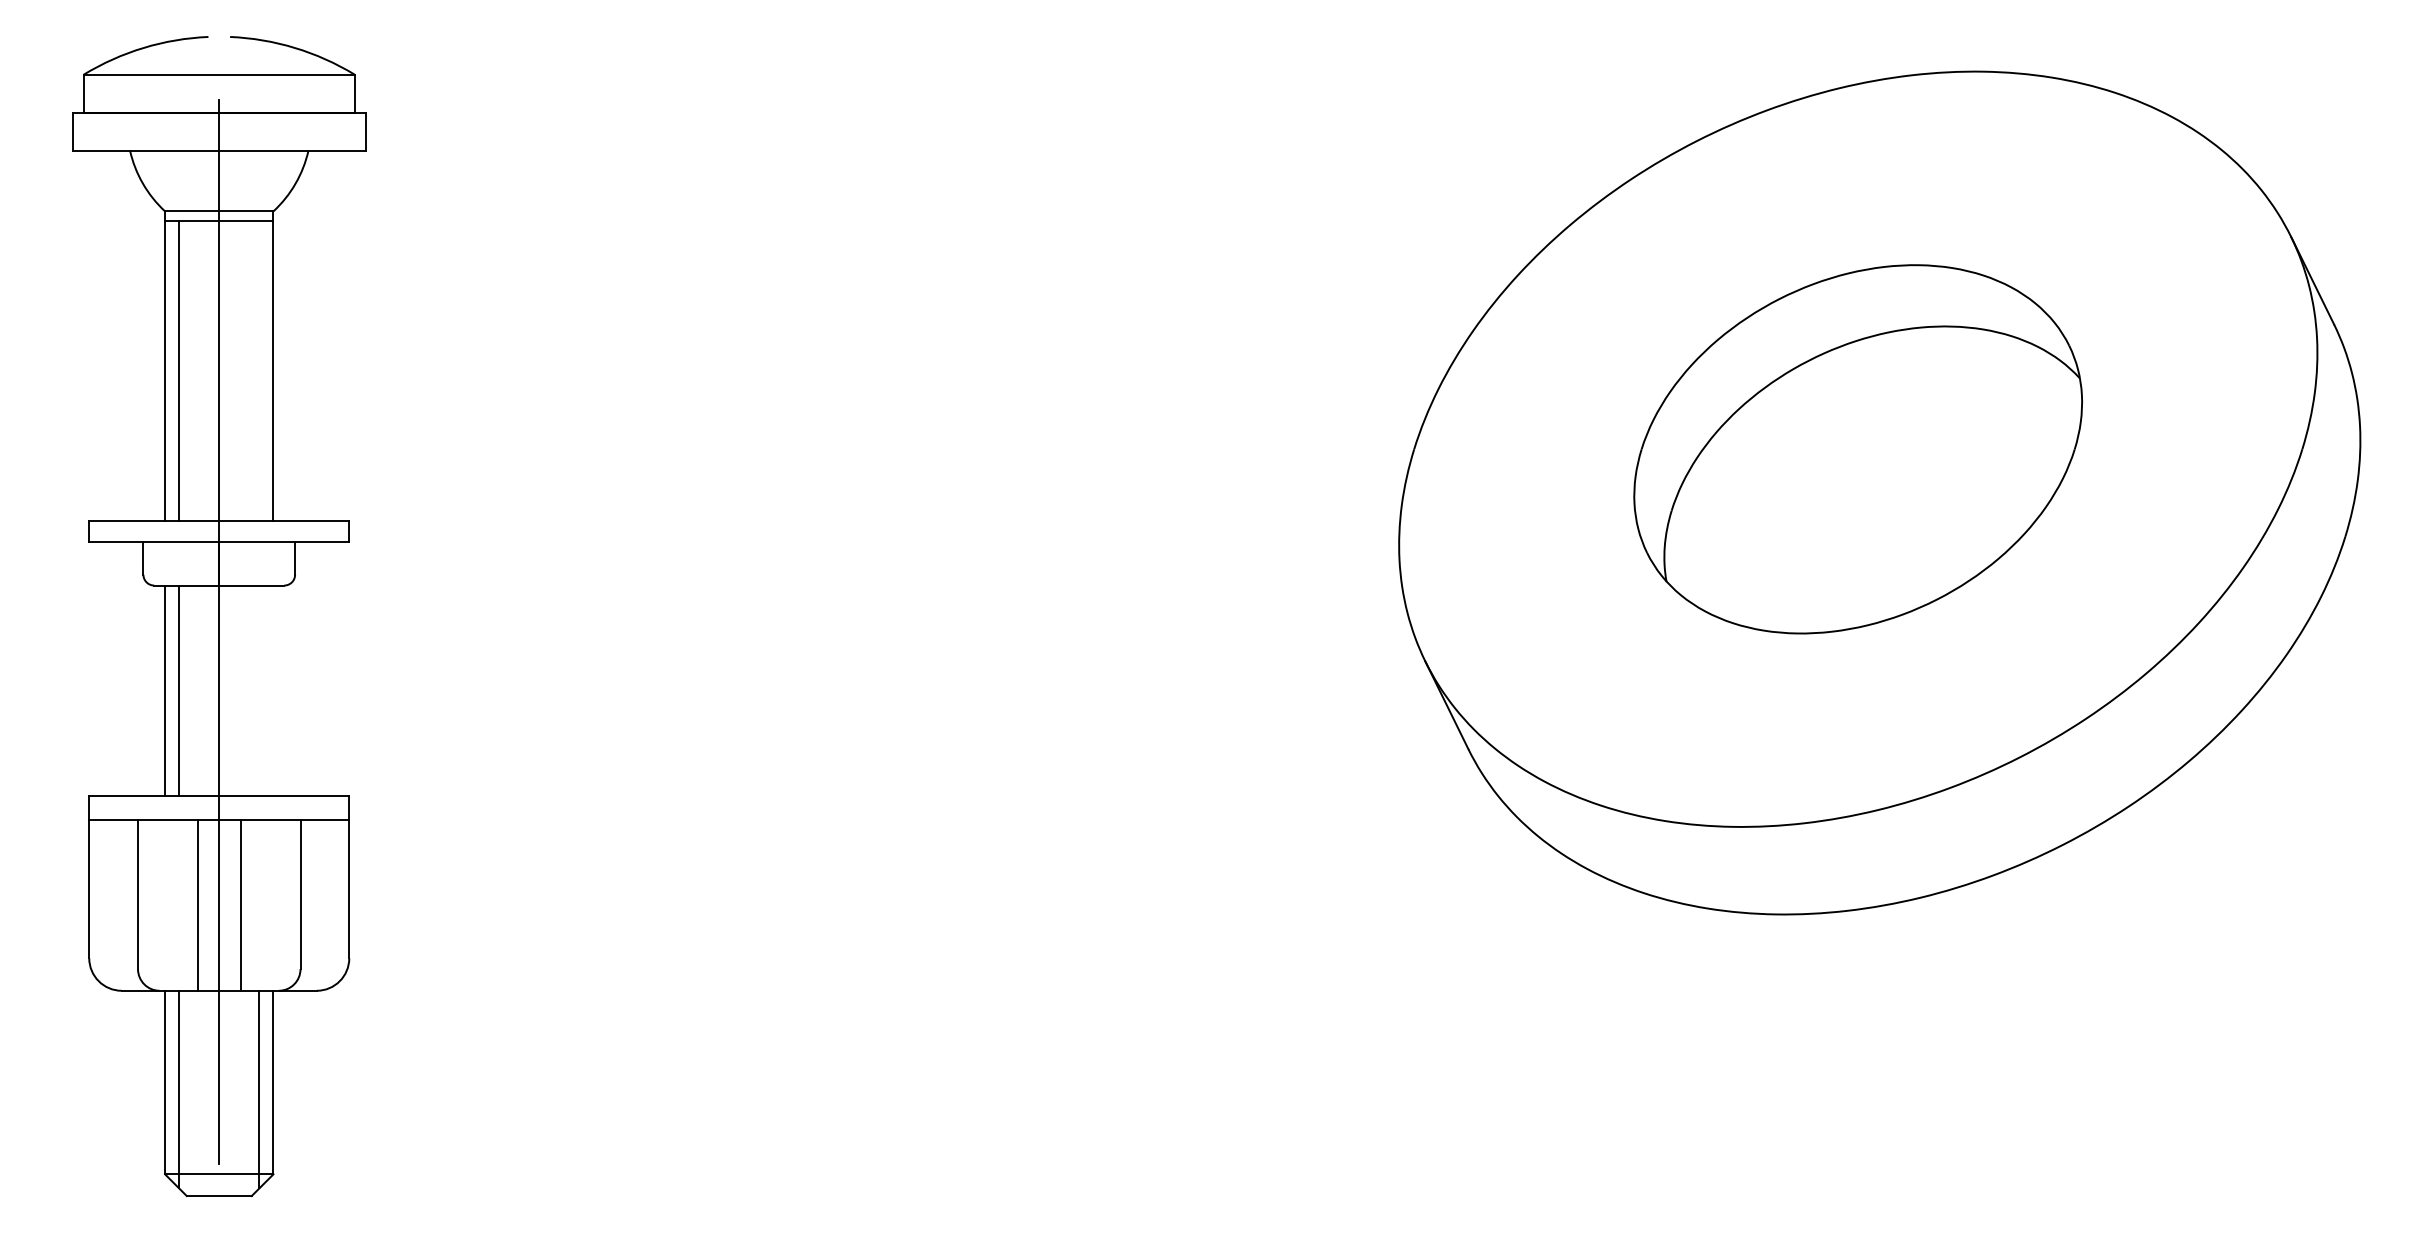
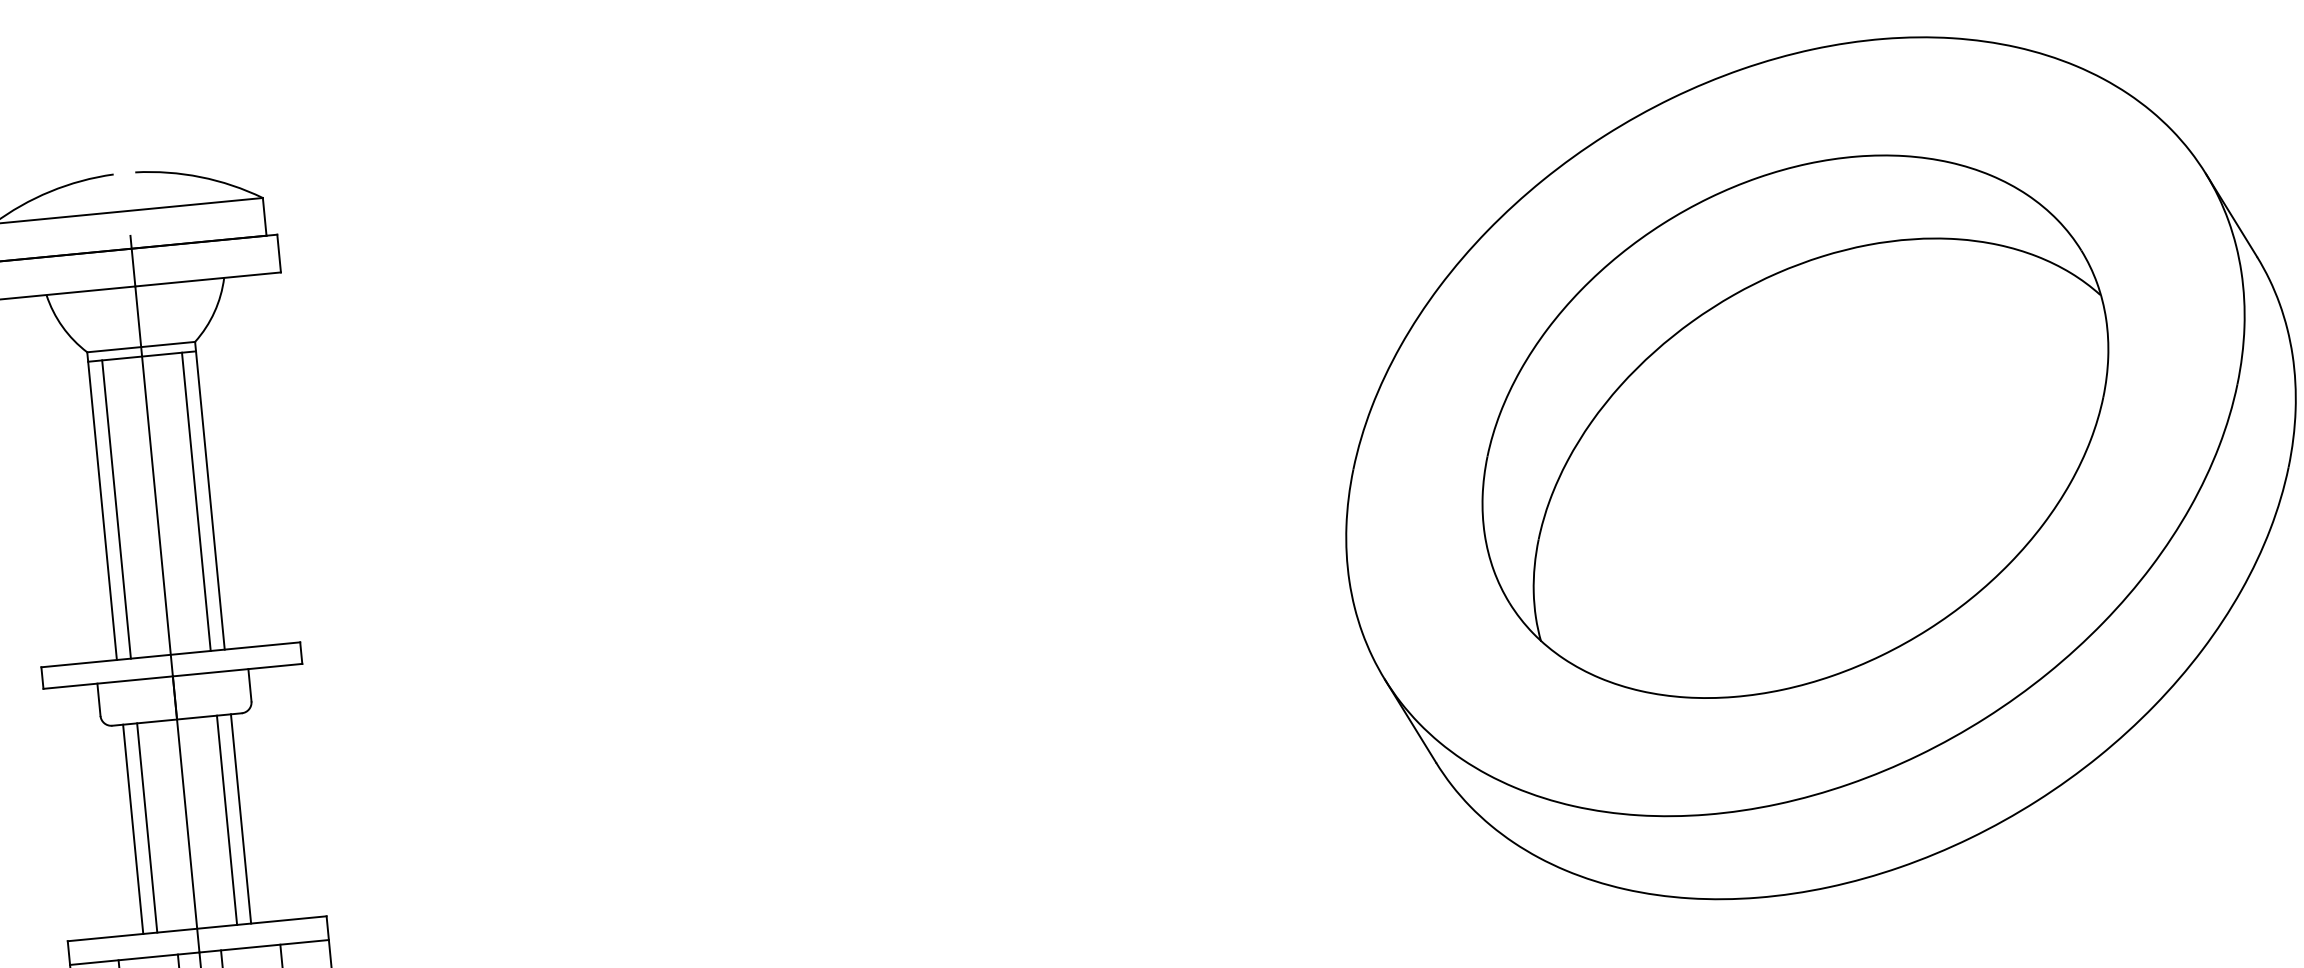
line: (259, 370) -> (196, 501), added
part: (1857, 449) -> (1794, 427), size x1.43
line: (259, 690) -> (227, 820), added
line: (273, 690) -> (241, 818), added

